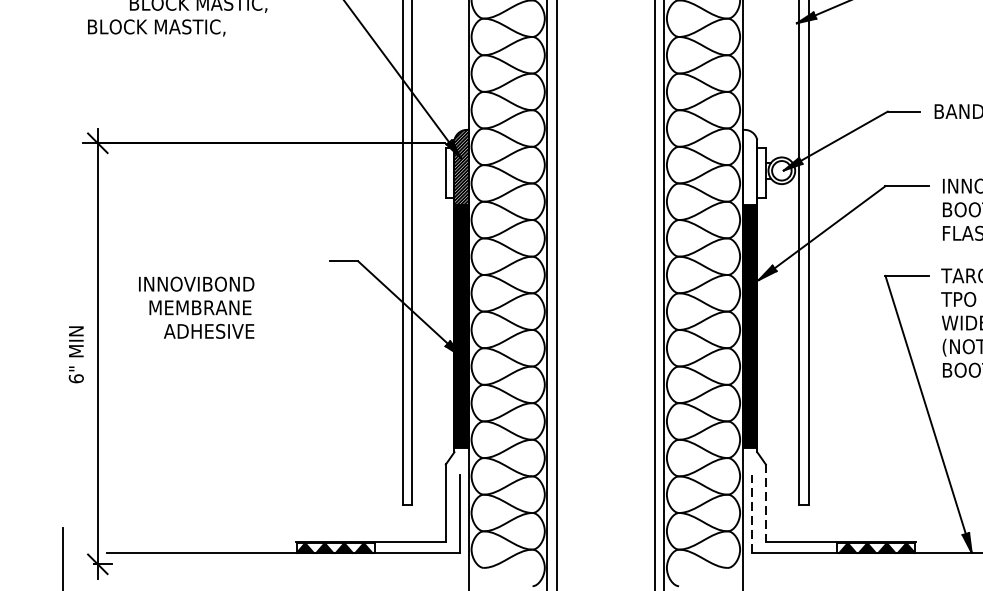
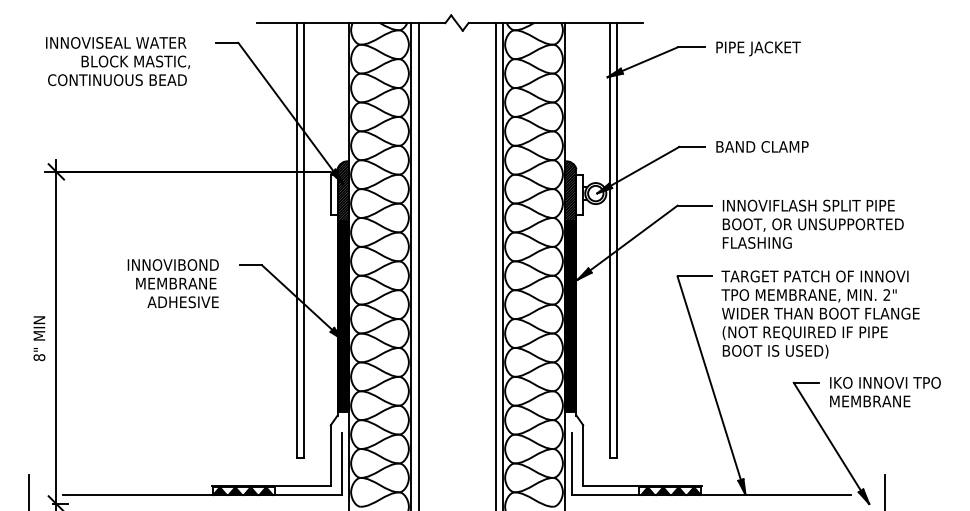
text: (175, 27) -> (117, 80), BLOCK MASTIC, -> CONTINUOUS BEAD
hatch: (749, 166) -> (570, 190), added
text: (195, 307) -> (172, 283), moved
text: (76, 378) -> (39, 357), 6" -> 8"
line: (766, 504) -> (583, 456), dashed -> solid
line: (751, 514) -> (571, 464), dashed -> solid

